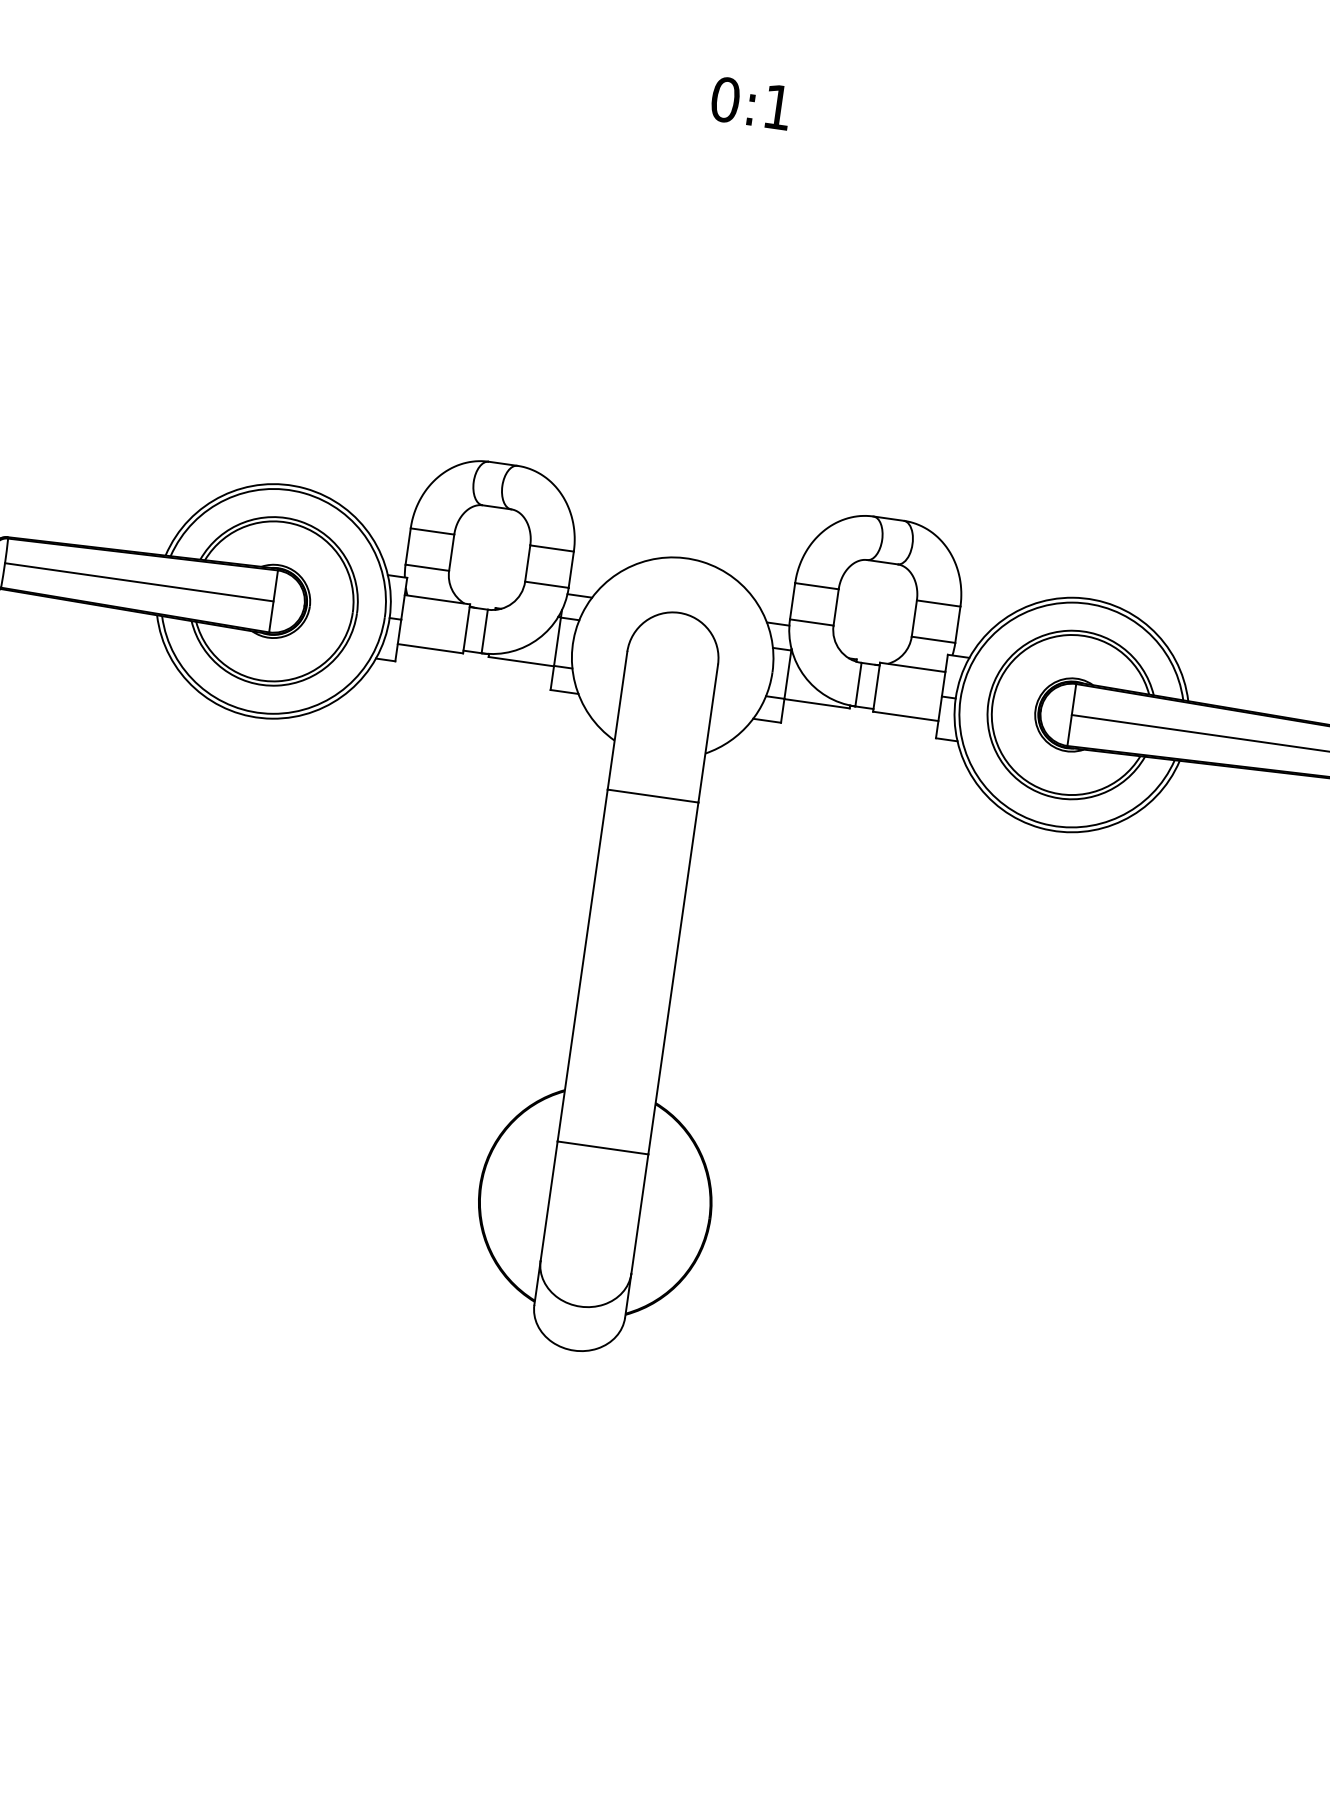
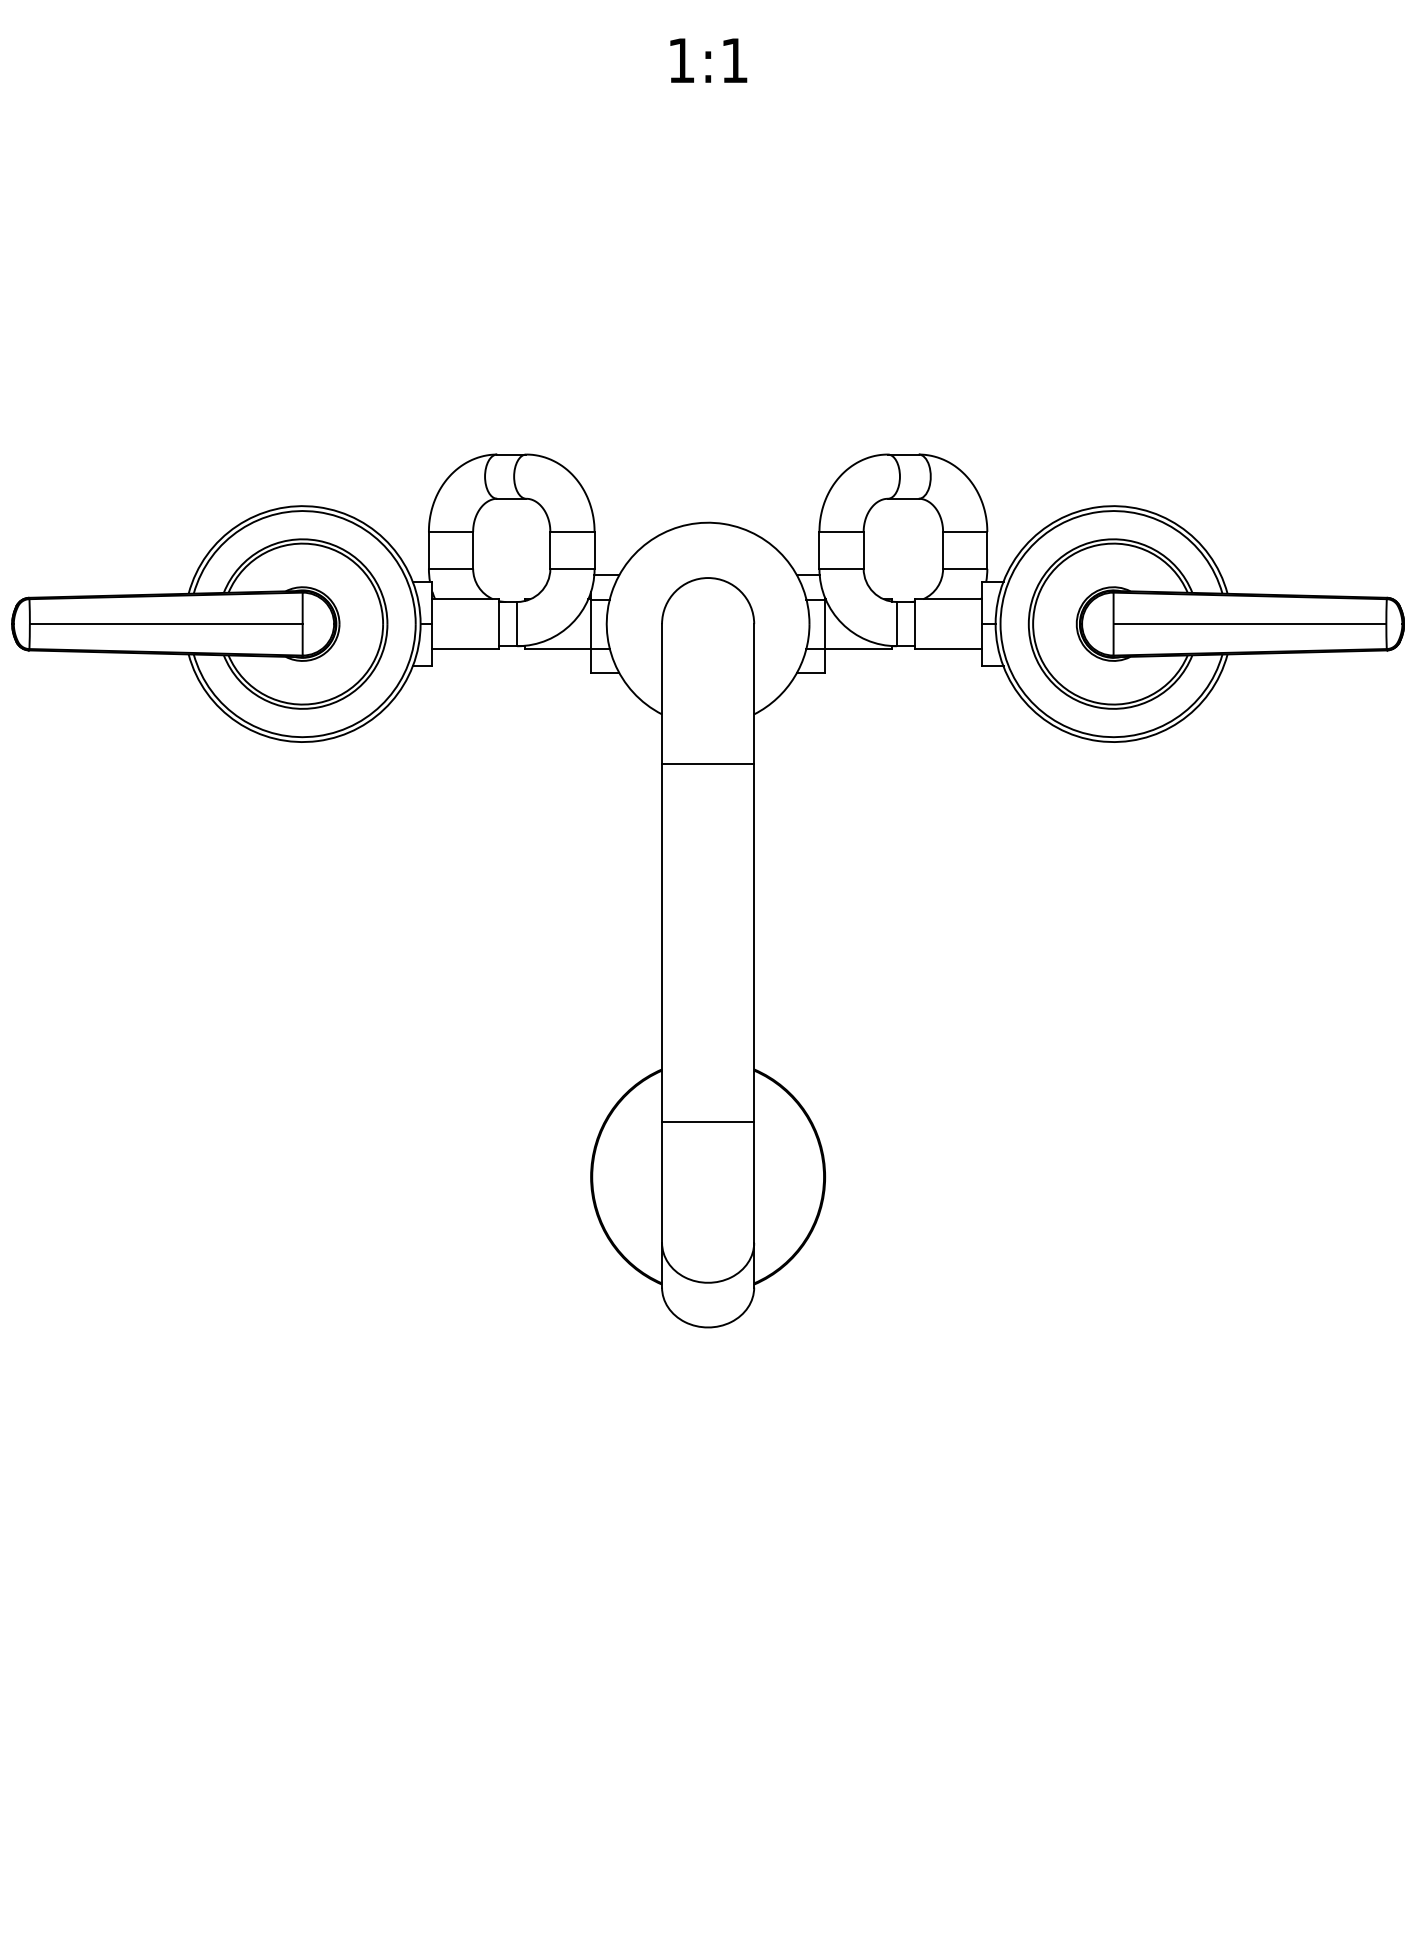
text: (725, 99) -> (681, 60), 0:1 -> 1:1

